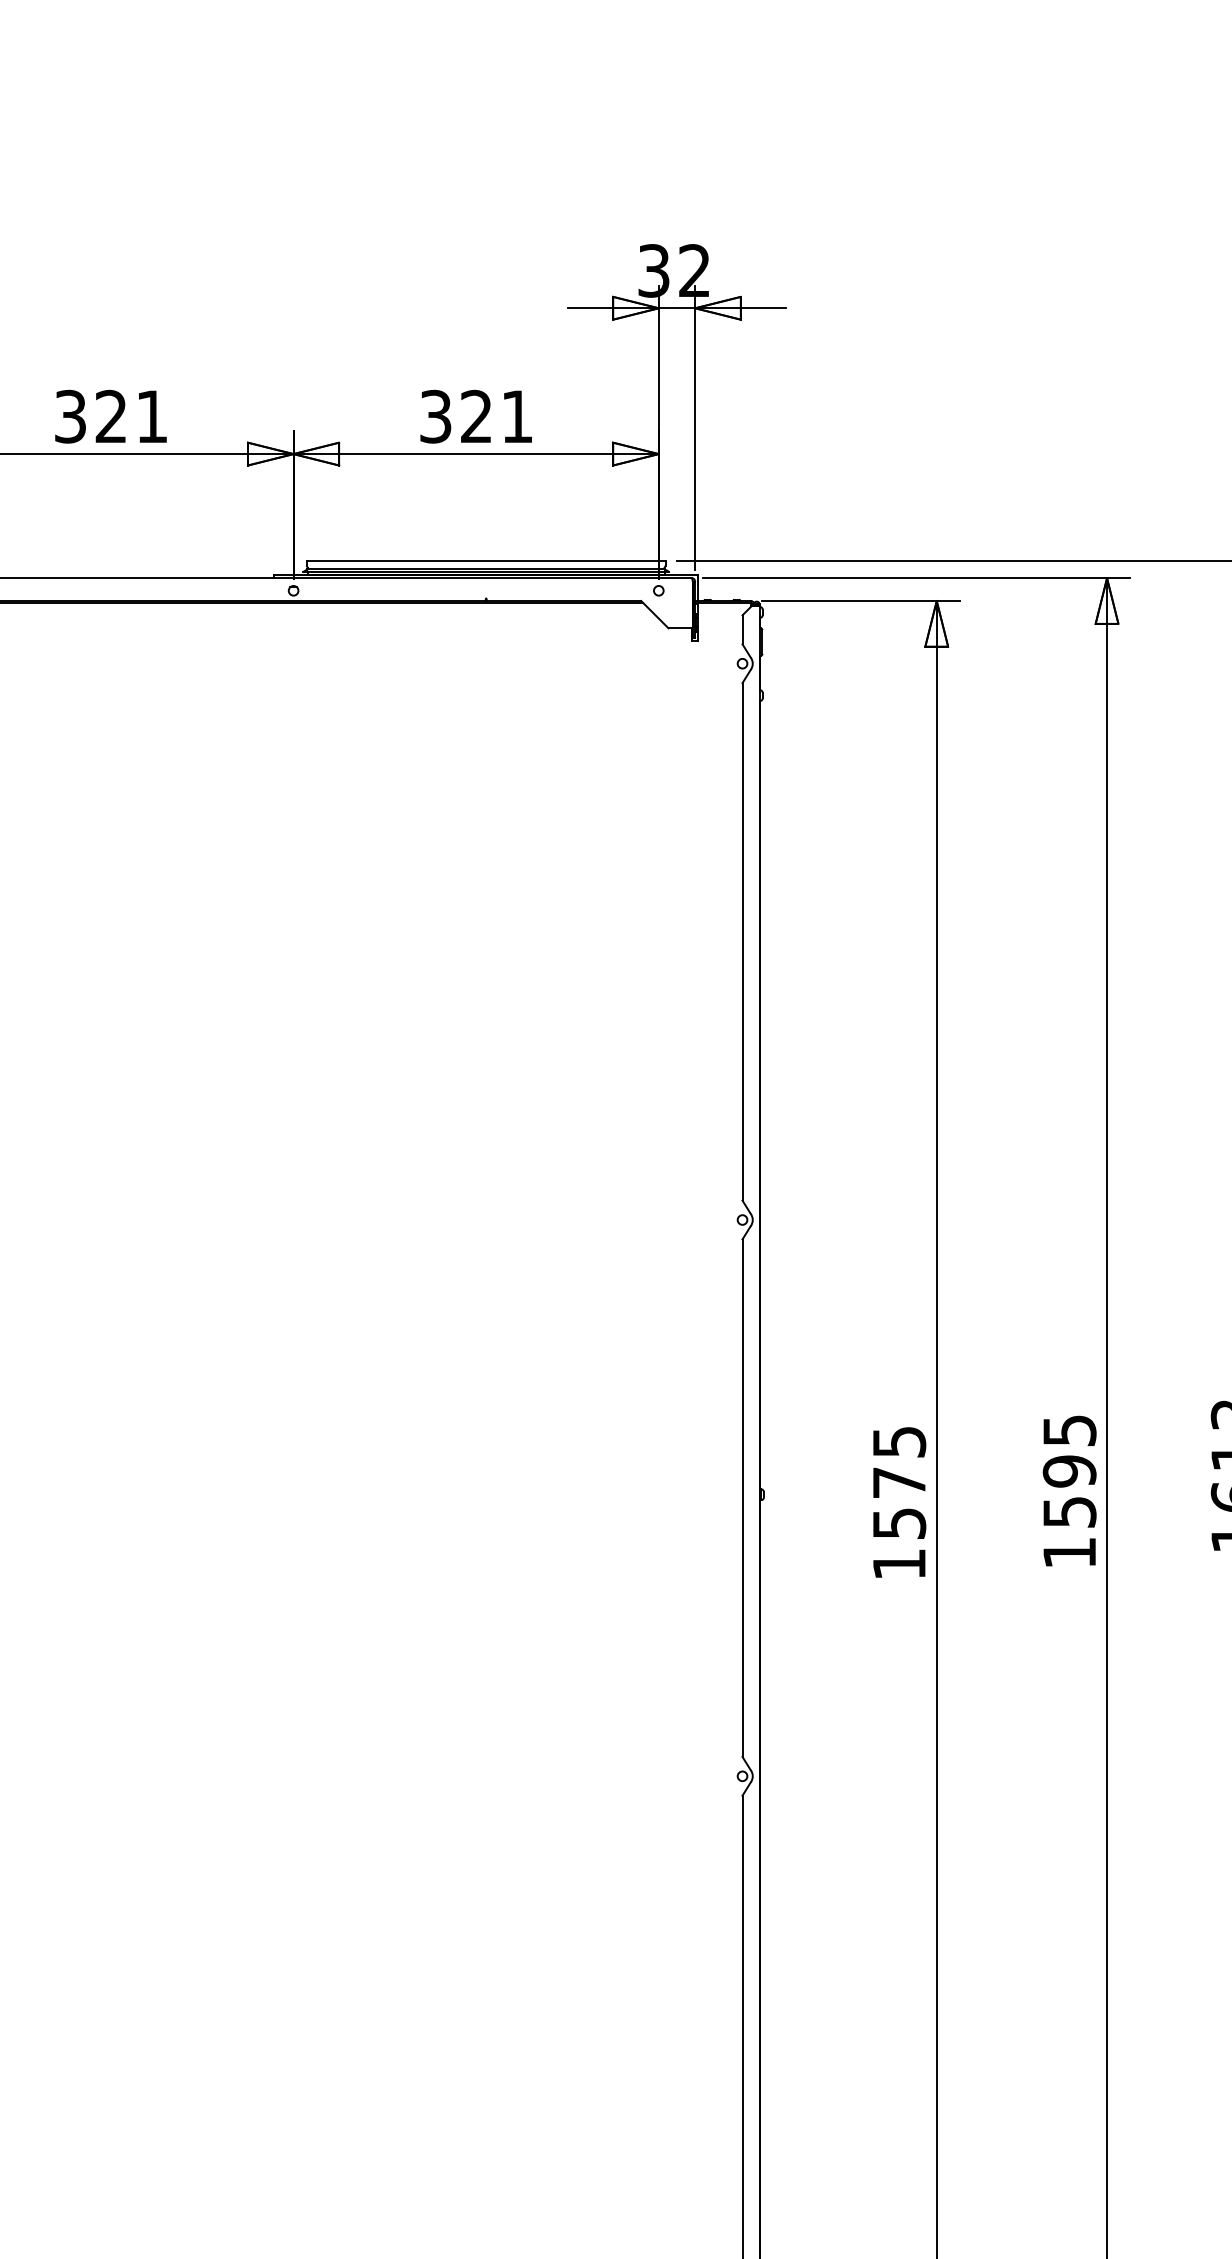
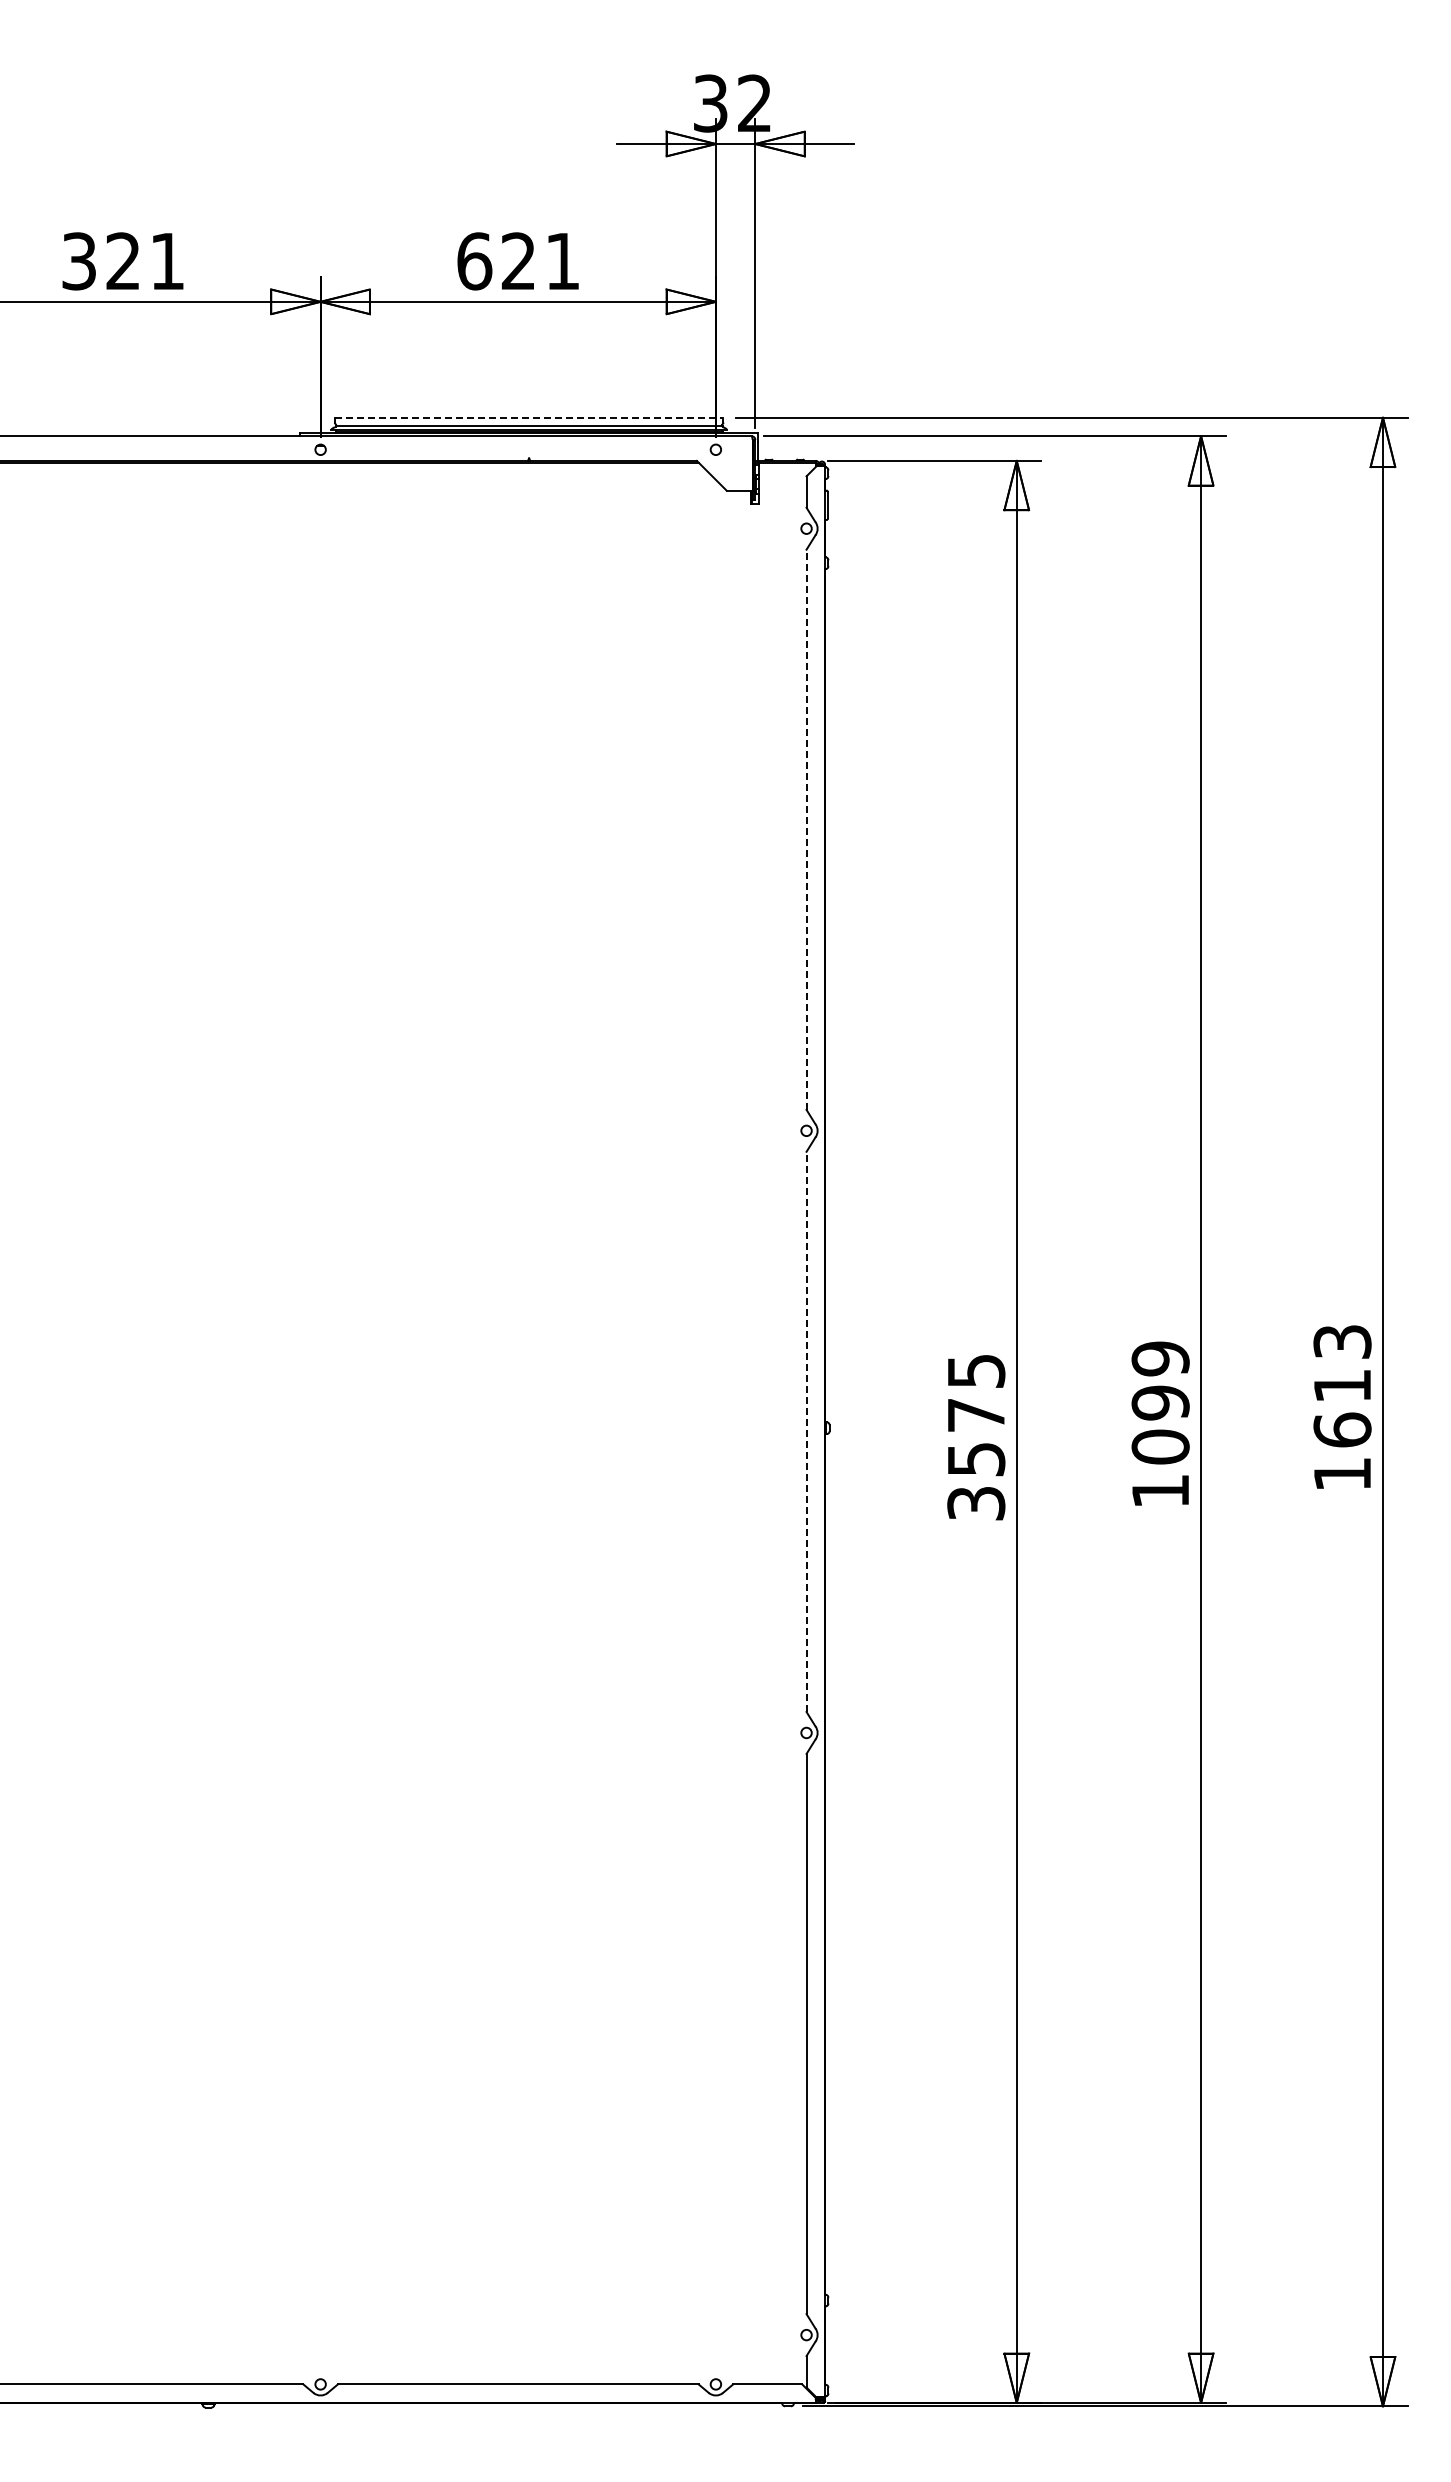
text: (435, 416) -> (474, 261), 321 -> 621
line: (486, 560) -> (529, 417), solid -> dashed
line: (742, 941) -> (806, 829), solid -> dashed
text: (1069, 1471) -> (1160, 1402), 1595 -> 1099
line: (742, 1497) -> (806, 1431), solid -> dashed
text: (899, 1564) -> (976, 1503), 1575 -> 3575

